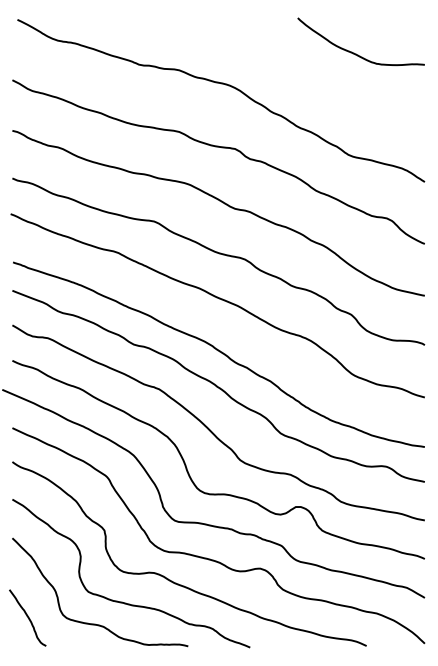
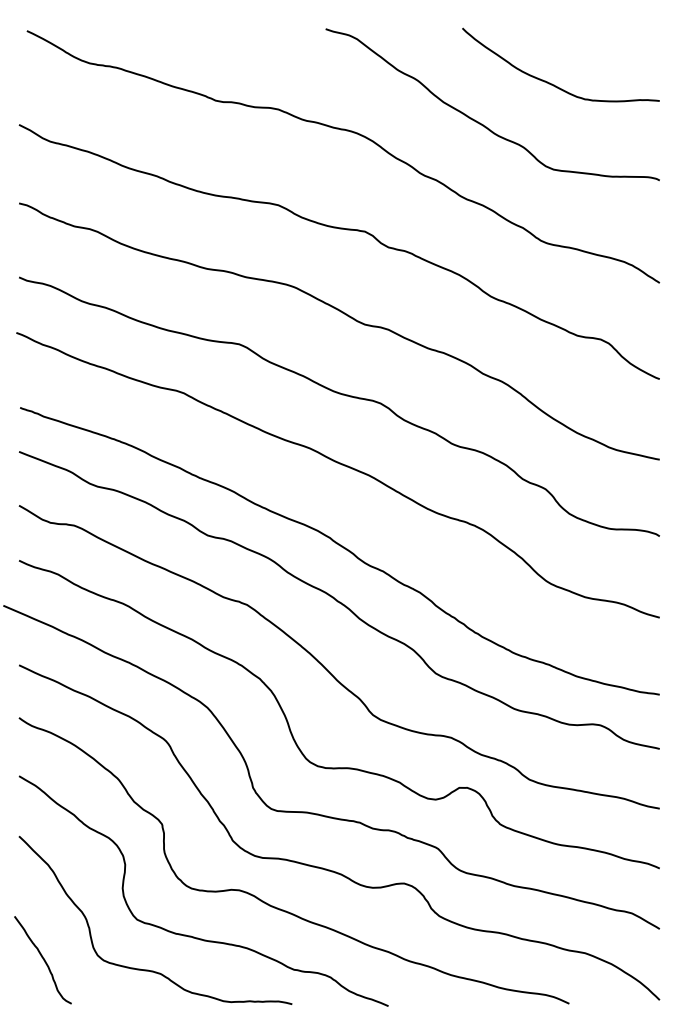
curve: (311, 79) -> (483, 123), added

